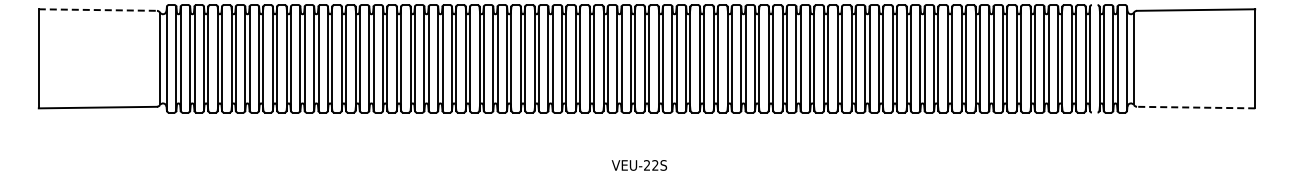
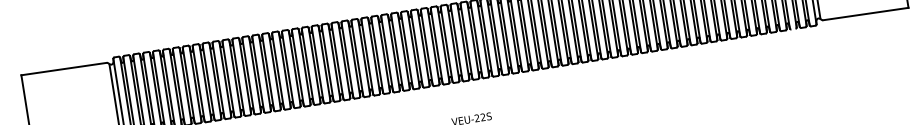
line: (98, 10) -> (64, 69), dashed -> solid
line: (1195, 107) -> (865, 14), dashed -> solid

